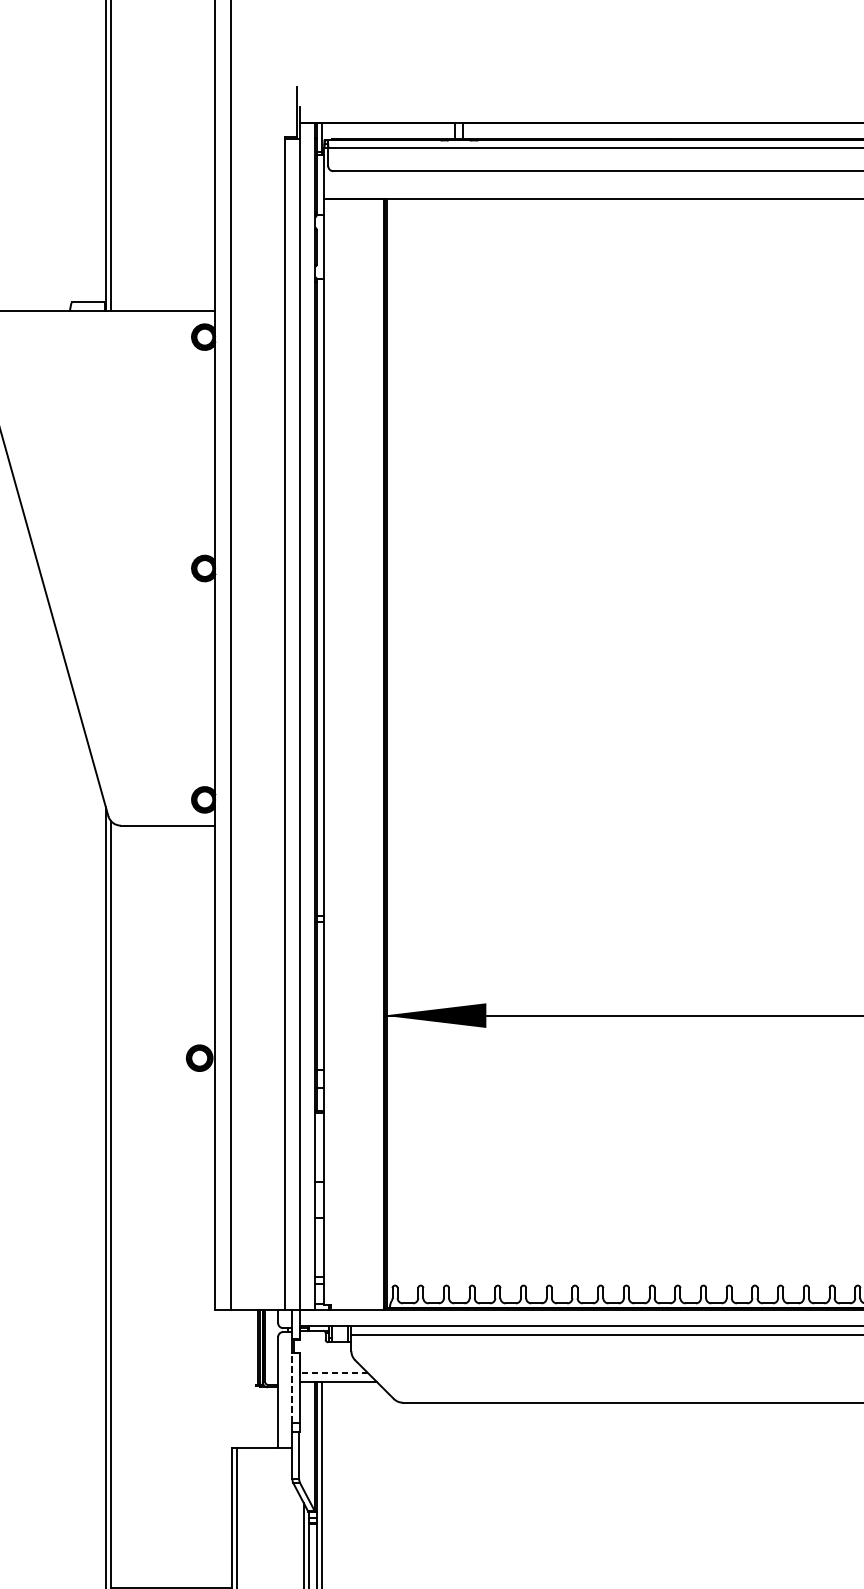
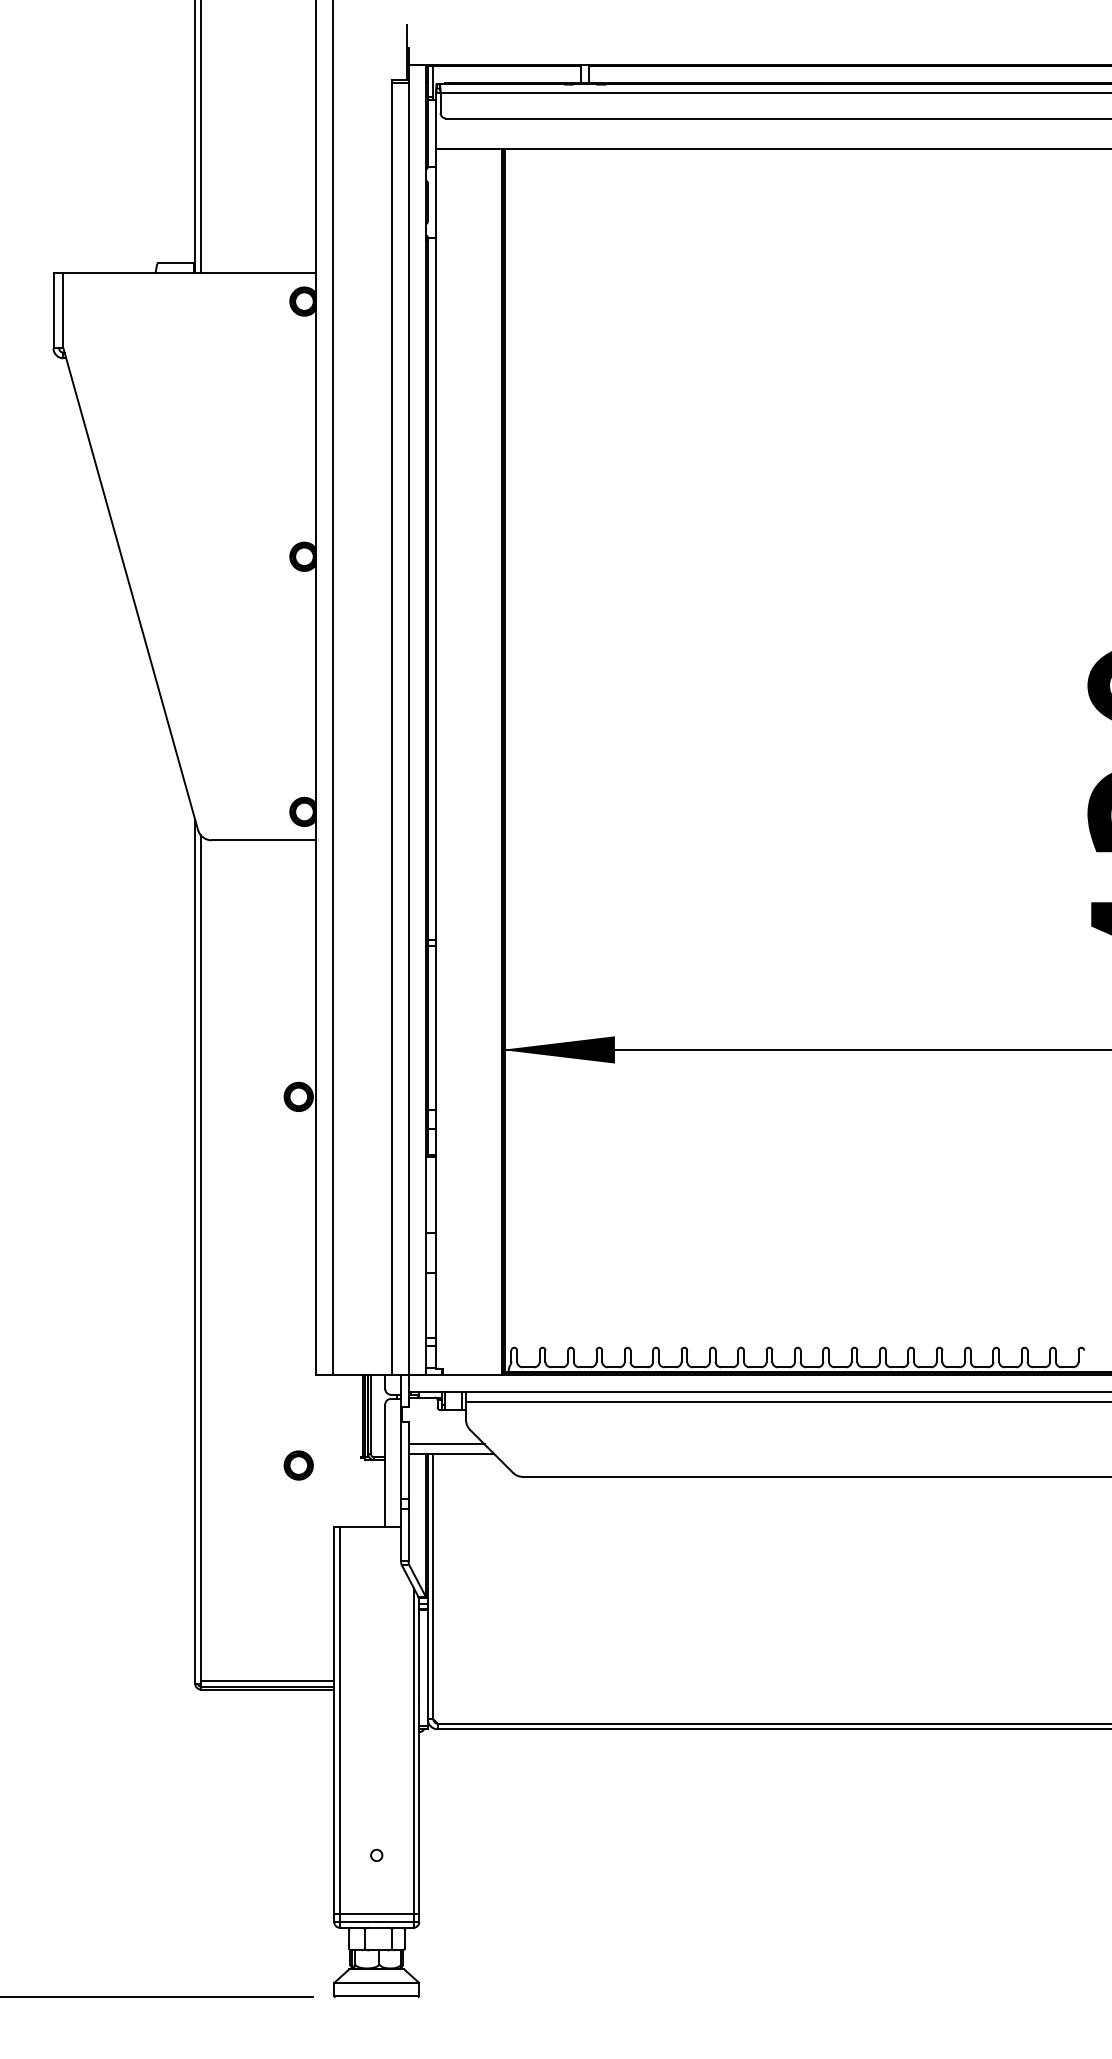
line: (333, 1373) -> (446, 1444), dashed -> solid
line: (291, 1386) -> (400, 1459), dashed -> solid
part: (199, 1392) -> (298, 1465), added

